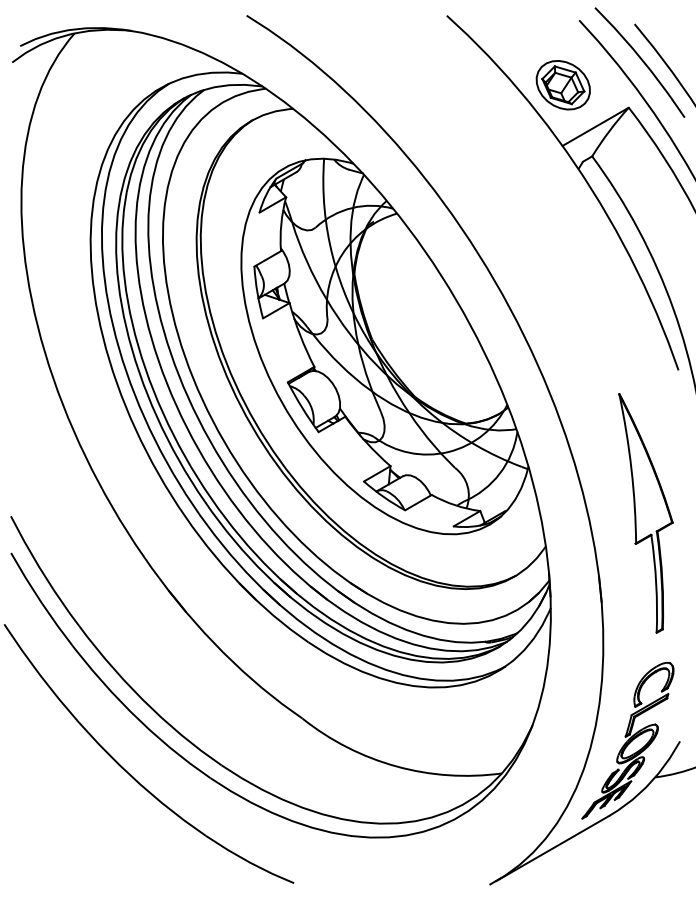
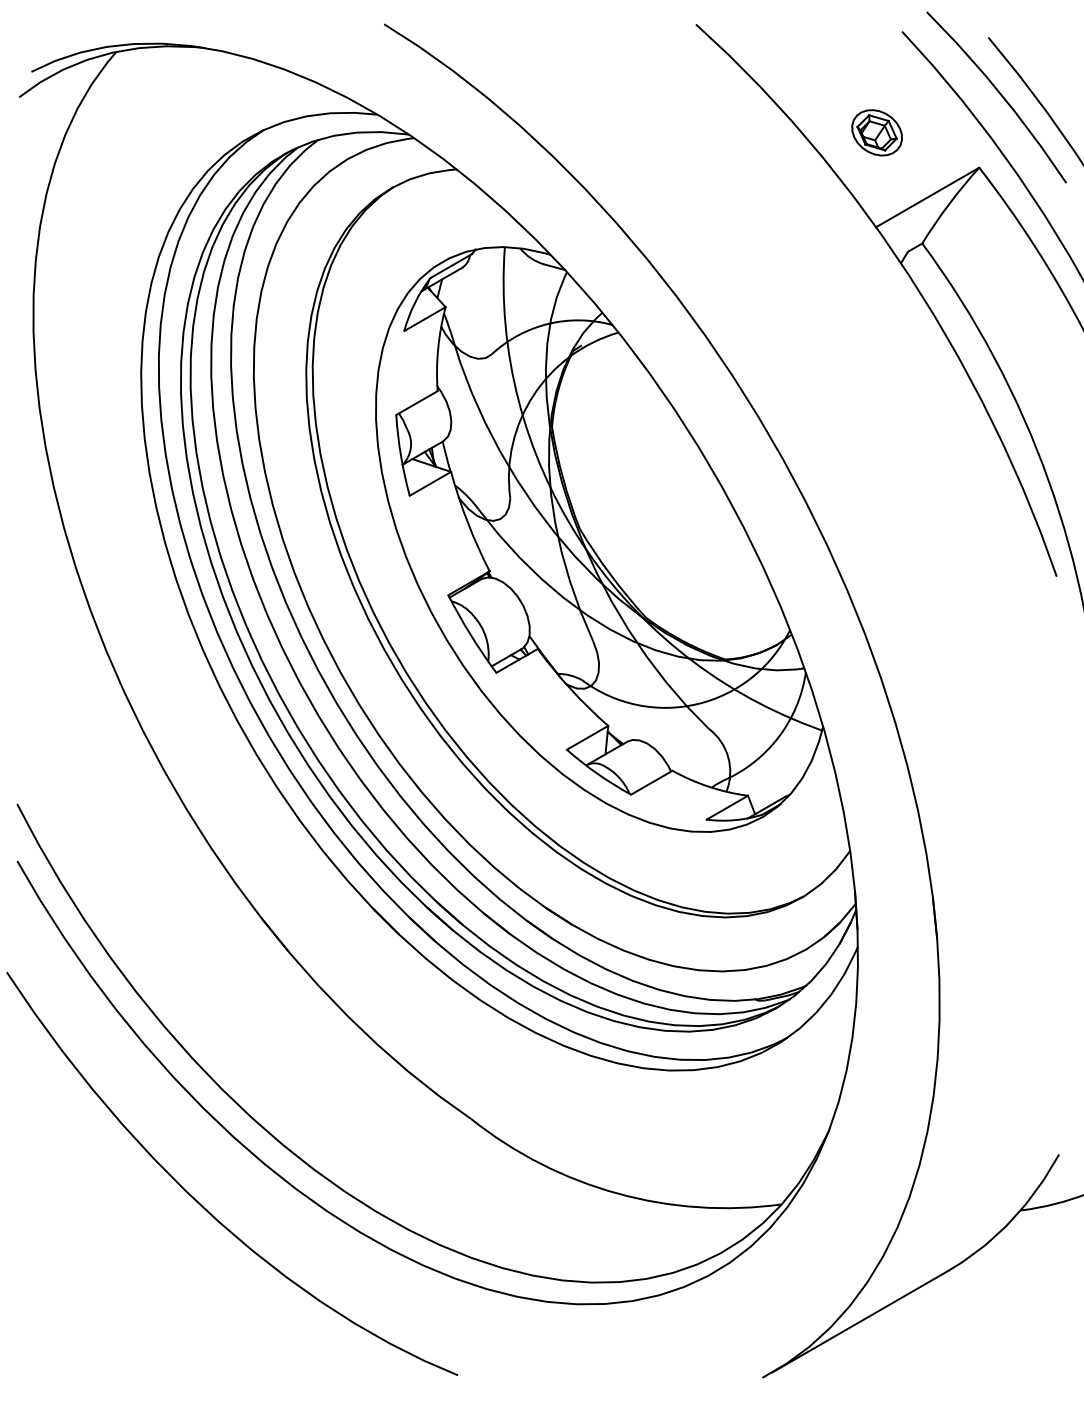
part: (562, 85) -> (876, 133), size x0.6
part: (645, 513) -> (1005, 799), removed
part: (627, 740) -> (977, 1153), removed

